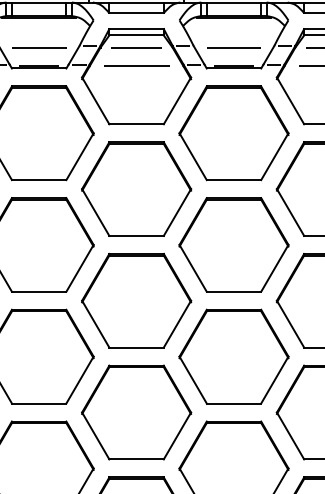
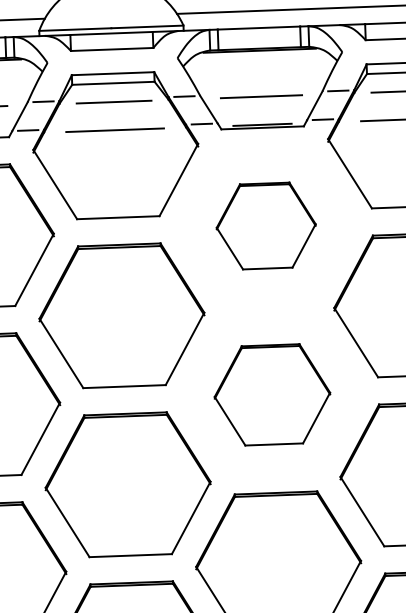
part: (233, 133) -> (265, 226), size x0.6
part: (233, 244) -> (271, 394), size x0.7

